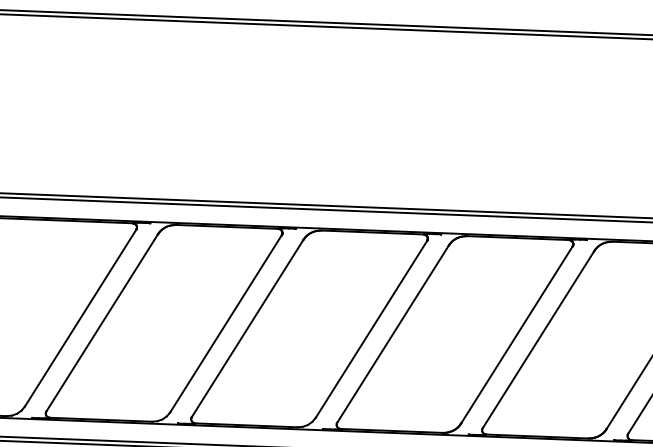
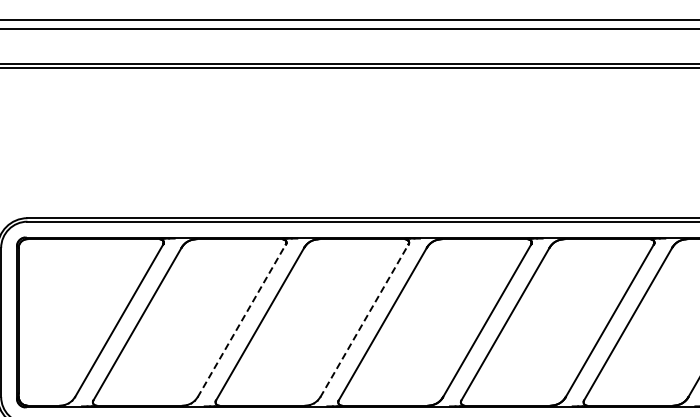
line: (225, 323) -> (241, 320), solid -> dashed
line: (371, 328) -> (364, 320), solid -> dashed

